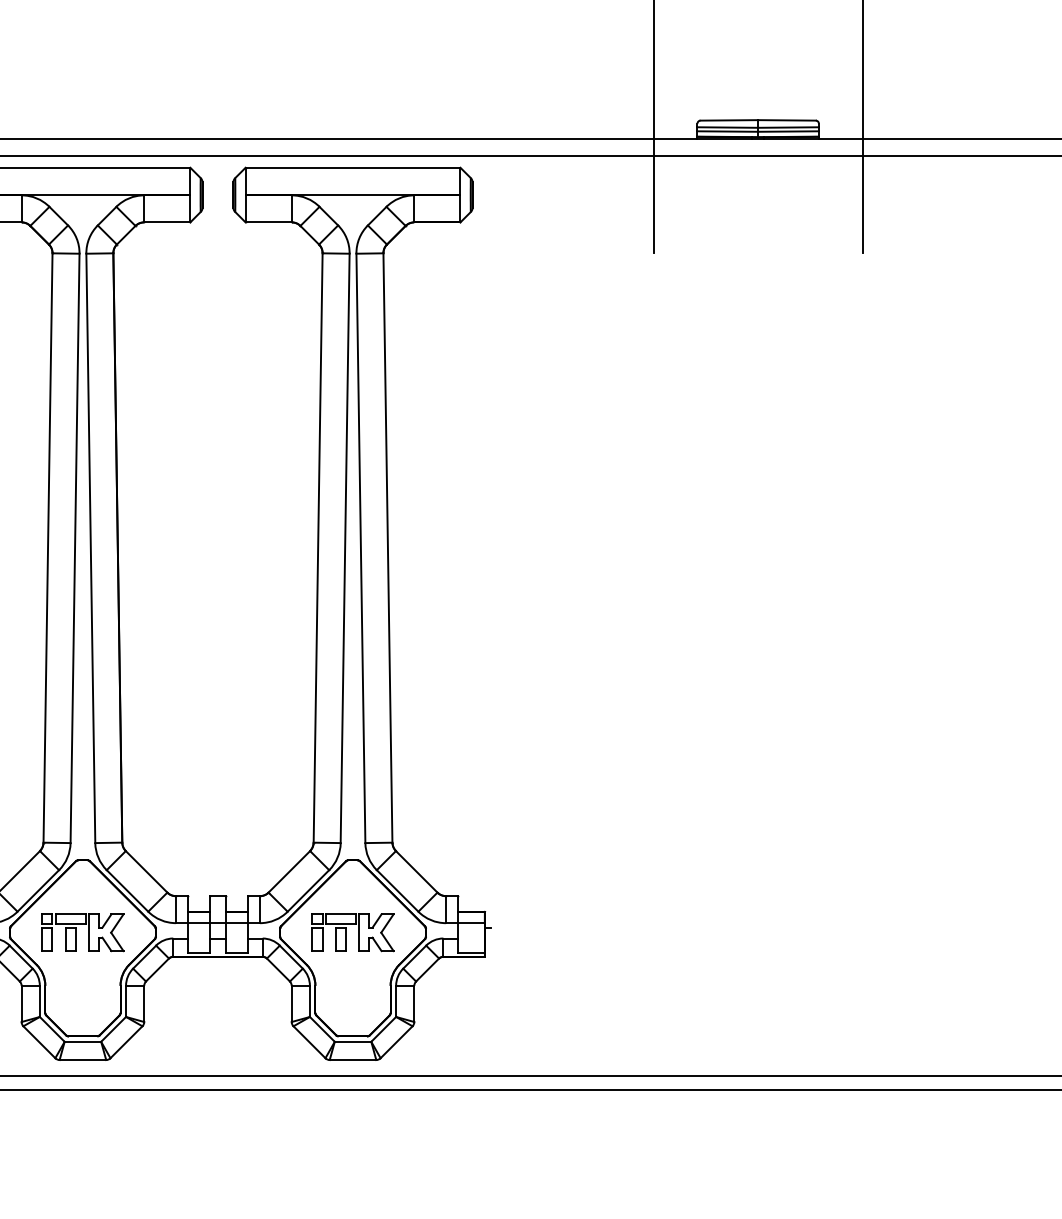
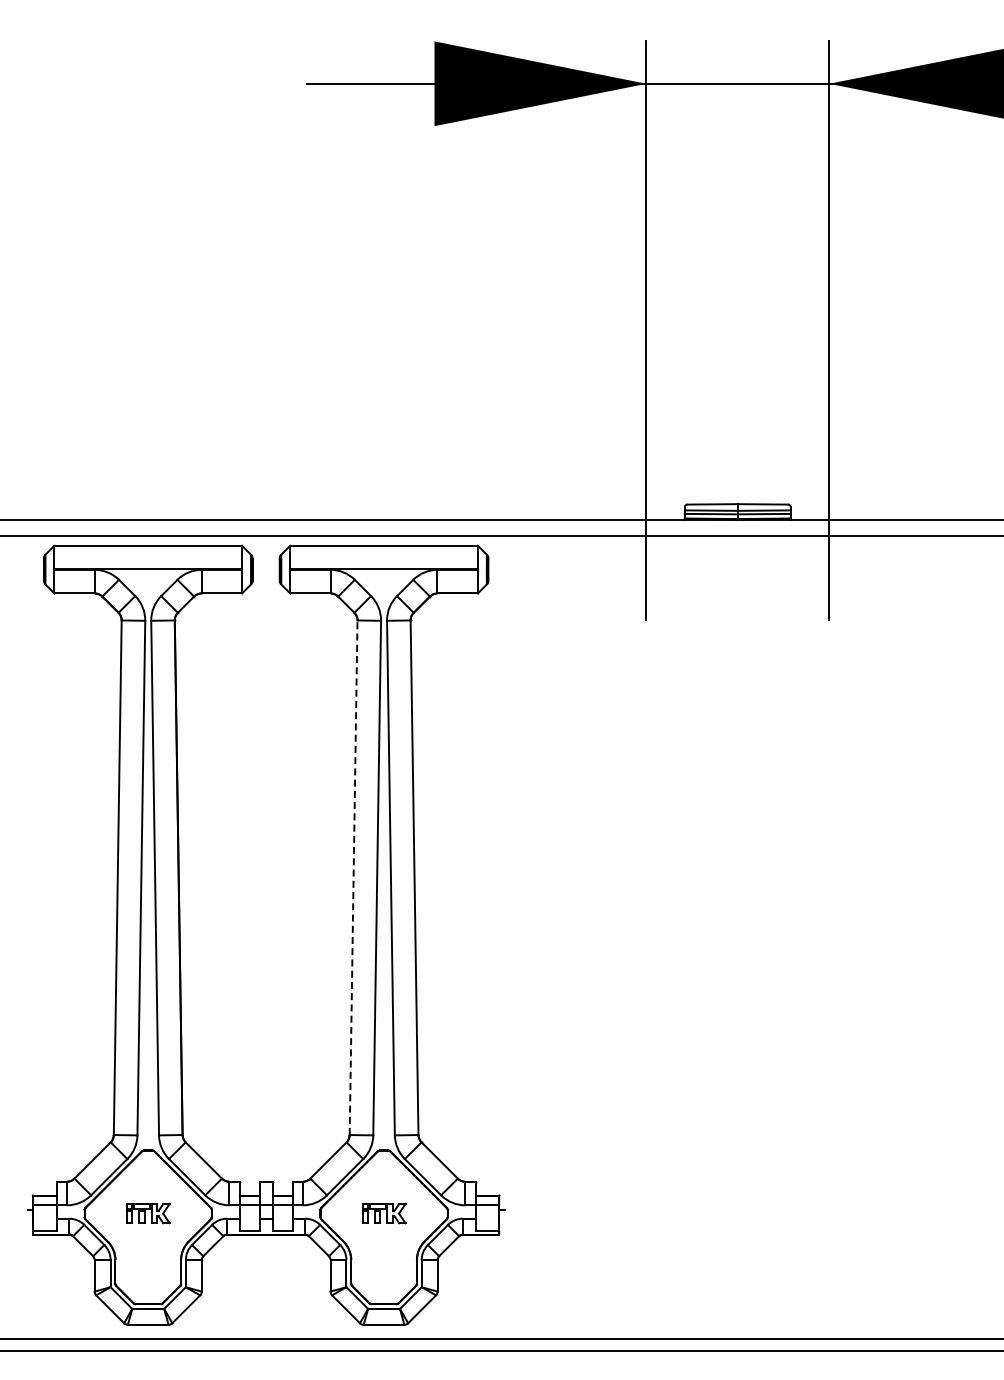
line: (318, 547) -> (353, 877), solid -> dashed
part: (83, 932) -> (148, 1213), size x0.6
part: (353, 932) -> (384, 1213), size x0.6

